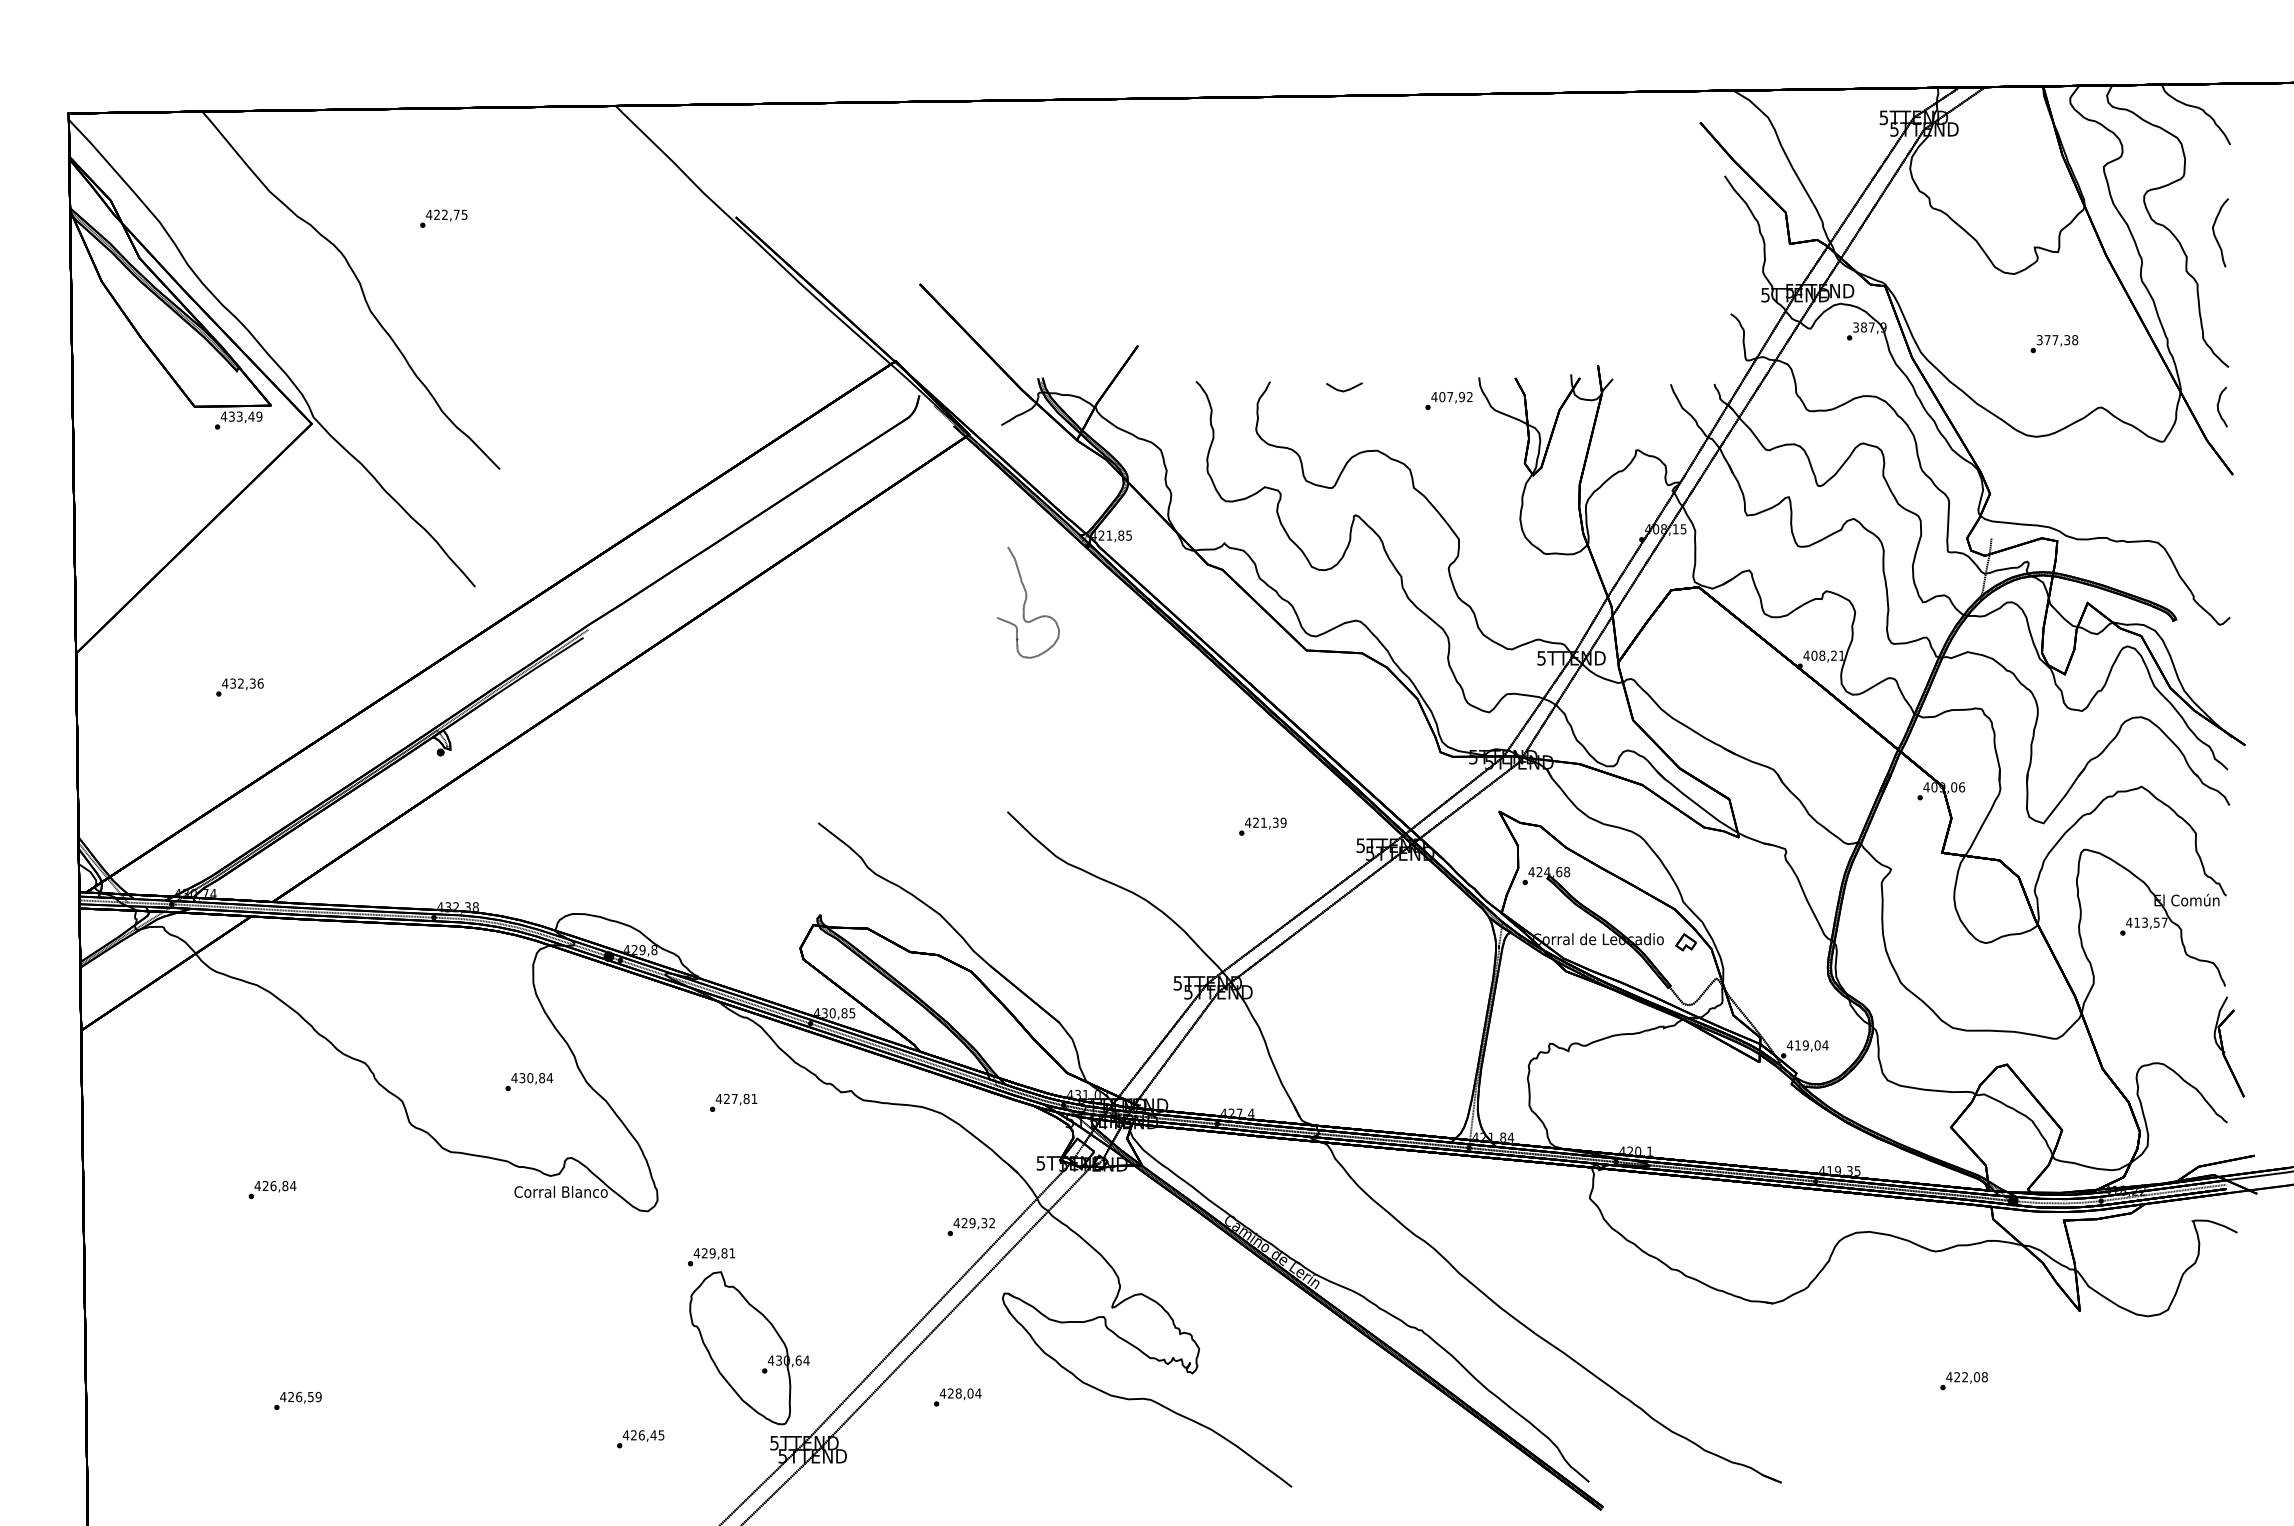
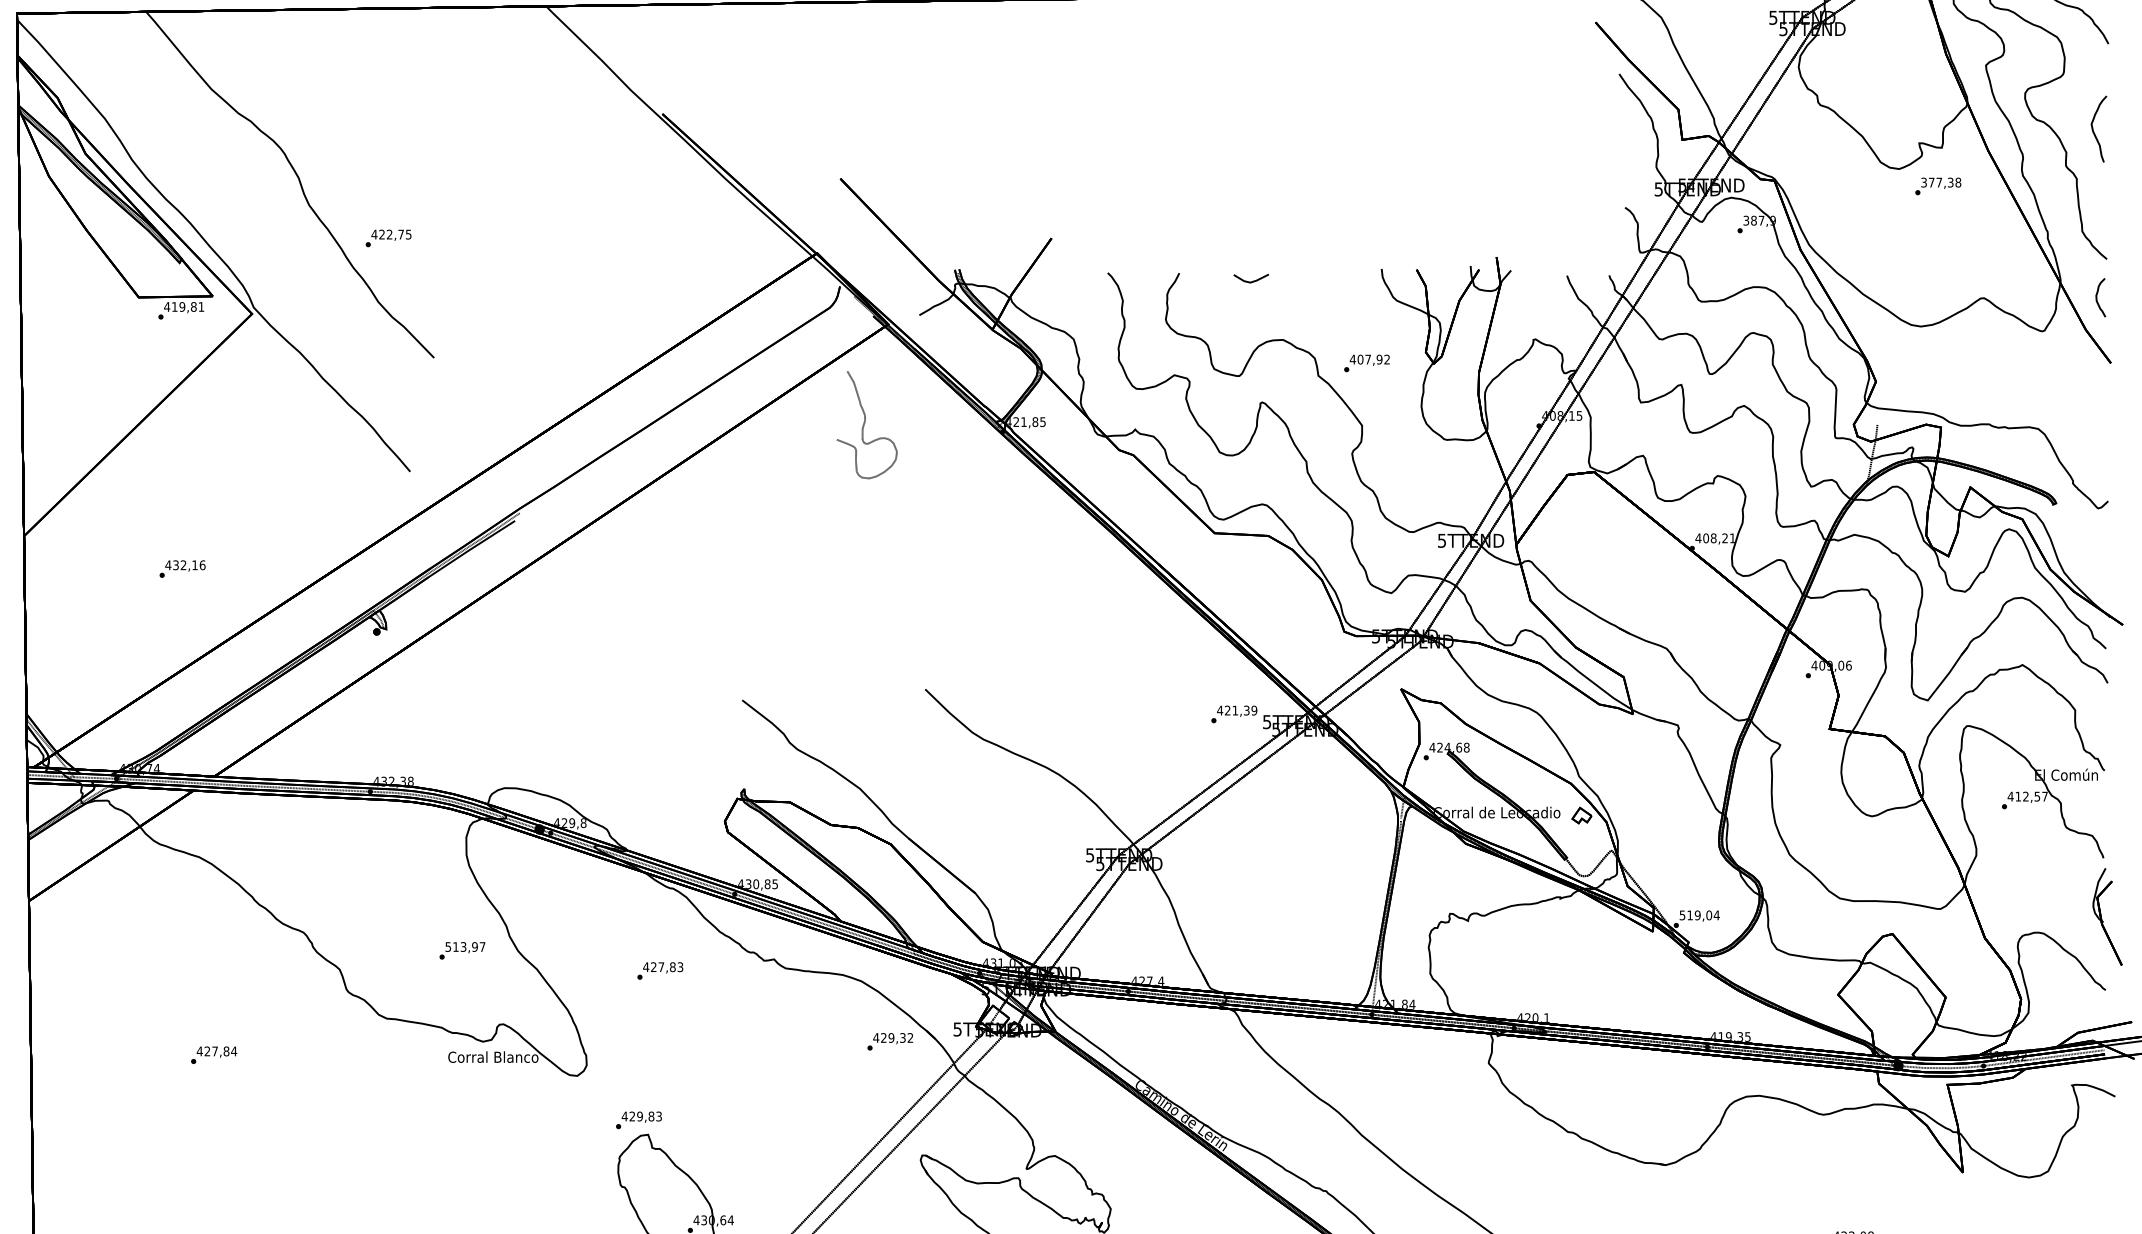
text: (443, 218) -> (388, 238), moved
text: (2054, 344) -> (1938, 186), moved
text: (1448, 400) -> (1366, 362), moved
text: (245, 416) -> (187, 306), 433,49 -> 419,81
part: (1028, 602) -> (867, 424), moved
text: (252, 683) -> (194, 565), 432,36 -> 432,16
text: (1262, 826) -> (1233, 714), moved
text: (2144, 922) -> (2025, 796), 413,57 -> 412,57
text: (1789, 1045) -> (1681, 915), 419,04 -> 519,04
text: (532, 1078) -> (465, 947), 430,84 -> 513,97
text: (754, 1098) -> (680, 966), 427,81 -> 427,83
text: (273, 1185) -> (215, 1050), 426,84 -> 427,84
text: (970, 1227) -> (889, 1042), moved
text: (732, 1253) -> (659, 1116), 429,81 -> 429,83

